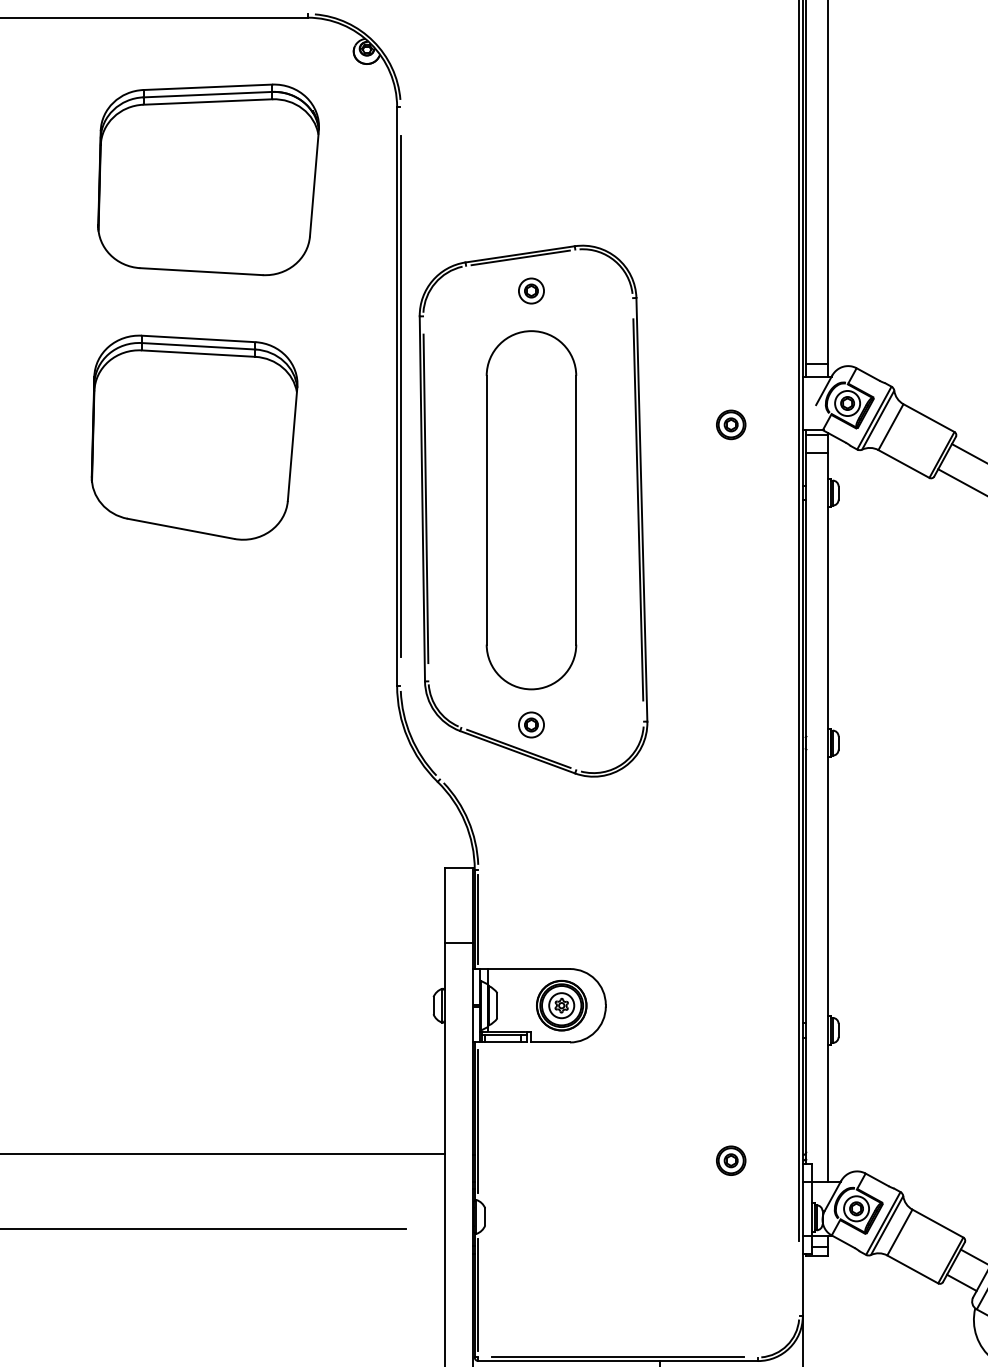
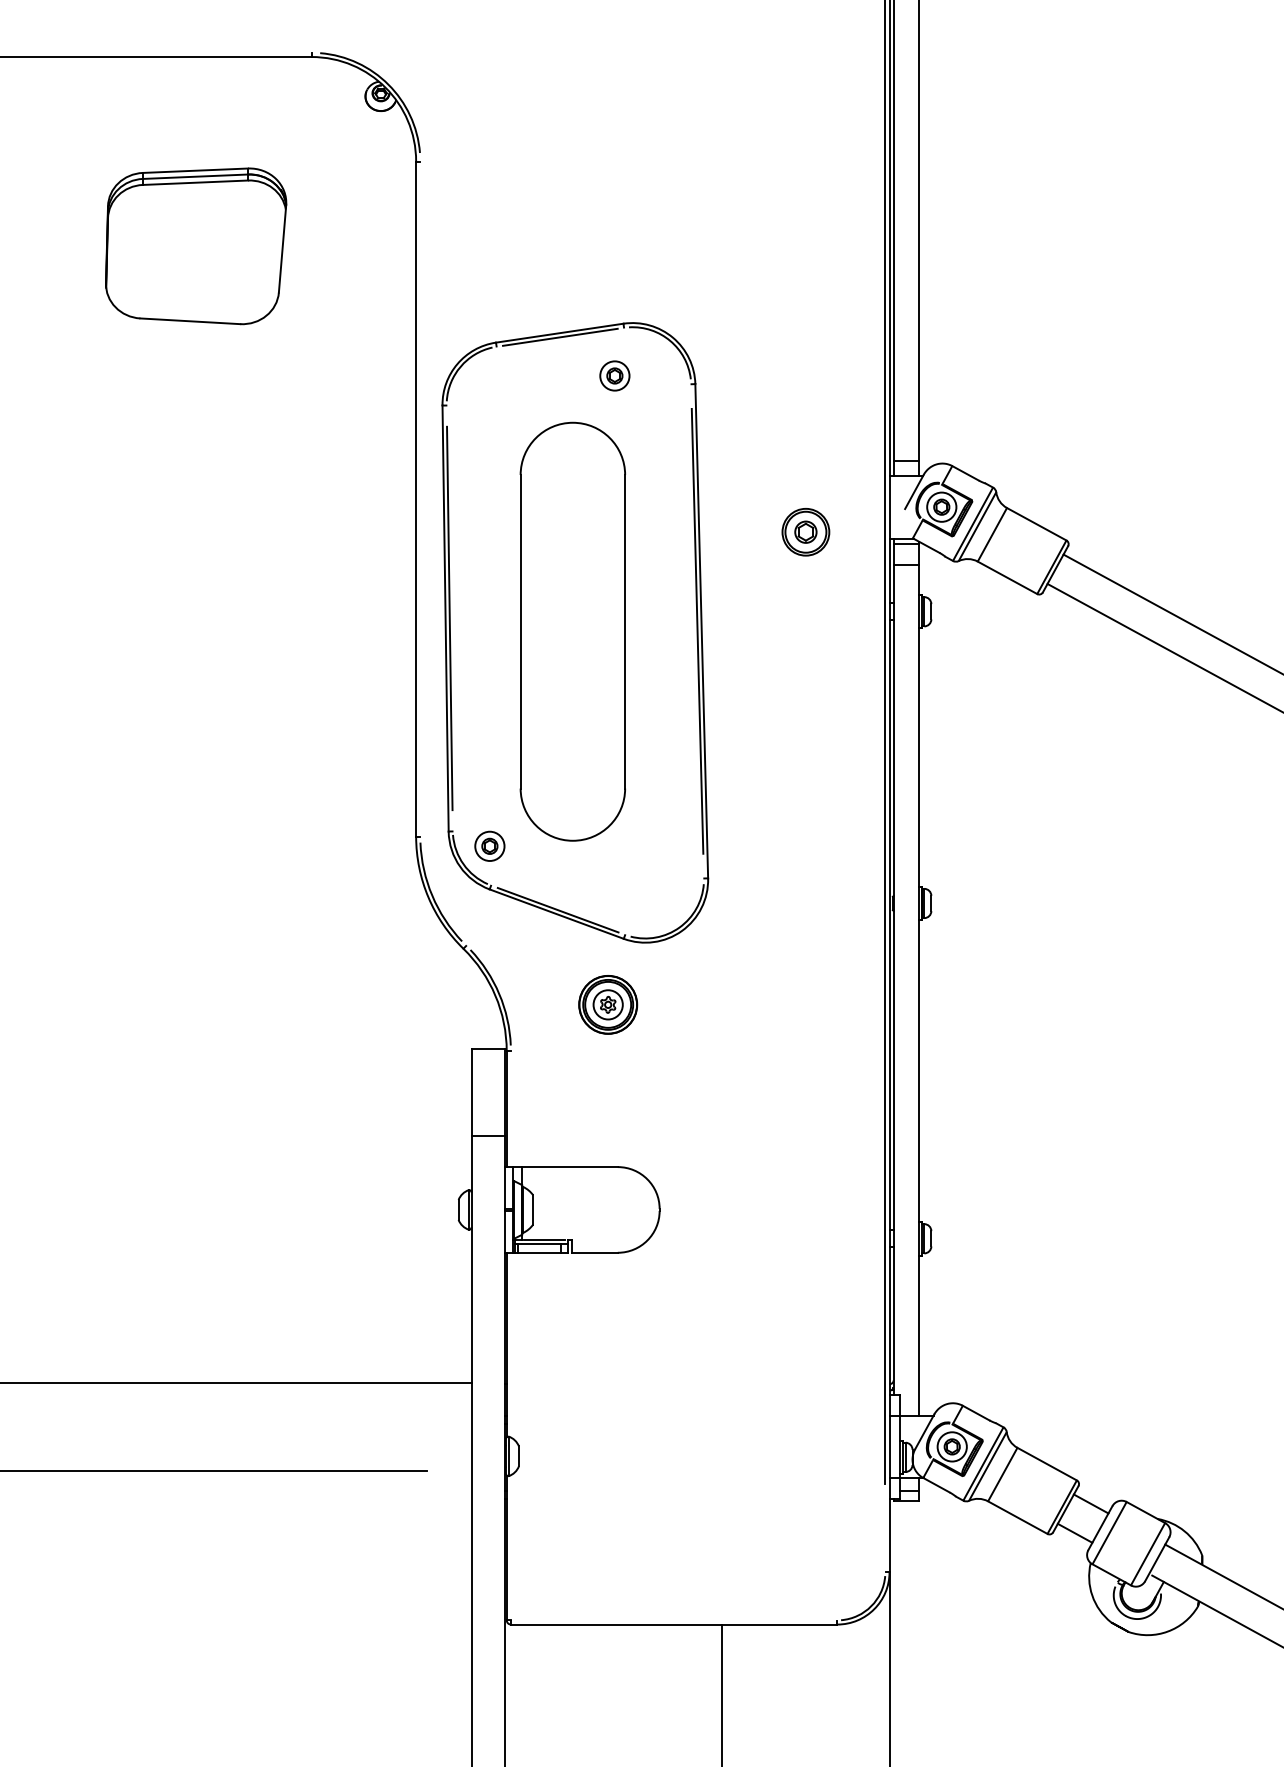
part: (208, 180) -> (195, 246), size x0.7
part: (531, 290) -> (614, 375), moved
line: (400, 396) -> (420, 498), removed
part: (730, 424) -> (805, 531), size x1.4
part: (194, 438) -> (179, 547), removed
part: (531, 724) -> (489, 845), moved
line: (477, 919) -> (510, 1109), removed
part: (561, 1005) -> (608, 1004), moved
line: (477, 1121) -> (510, 1345), removed
part: (730, 1160) -> (805, 1390), removed
line: (477, 1295) -> (510, 1547), removed
line: (617, 1357) -> (673, 1620), removed

